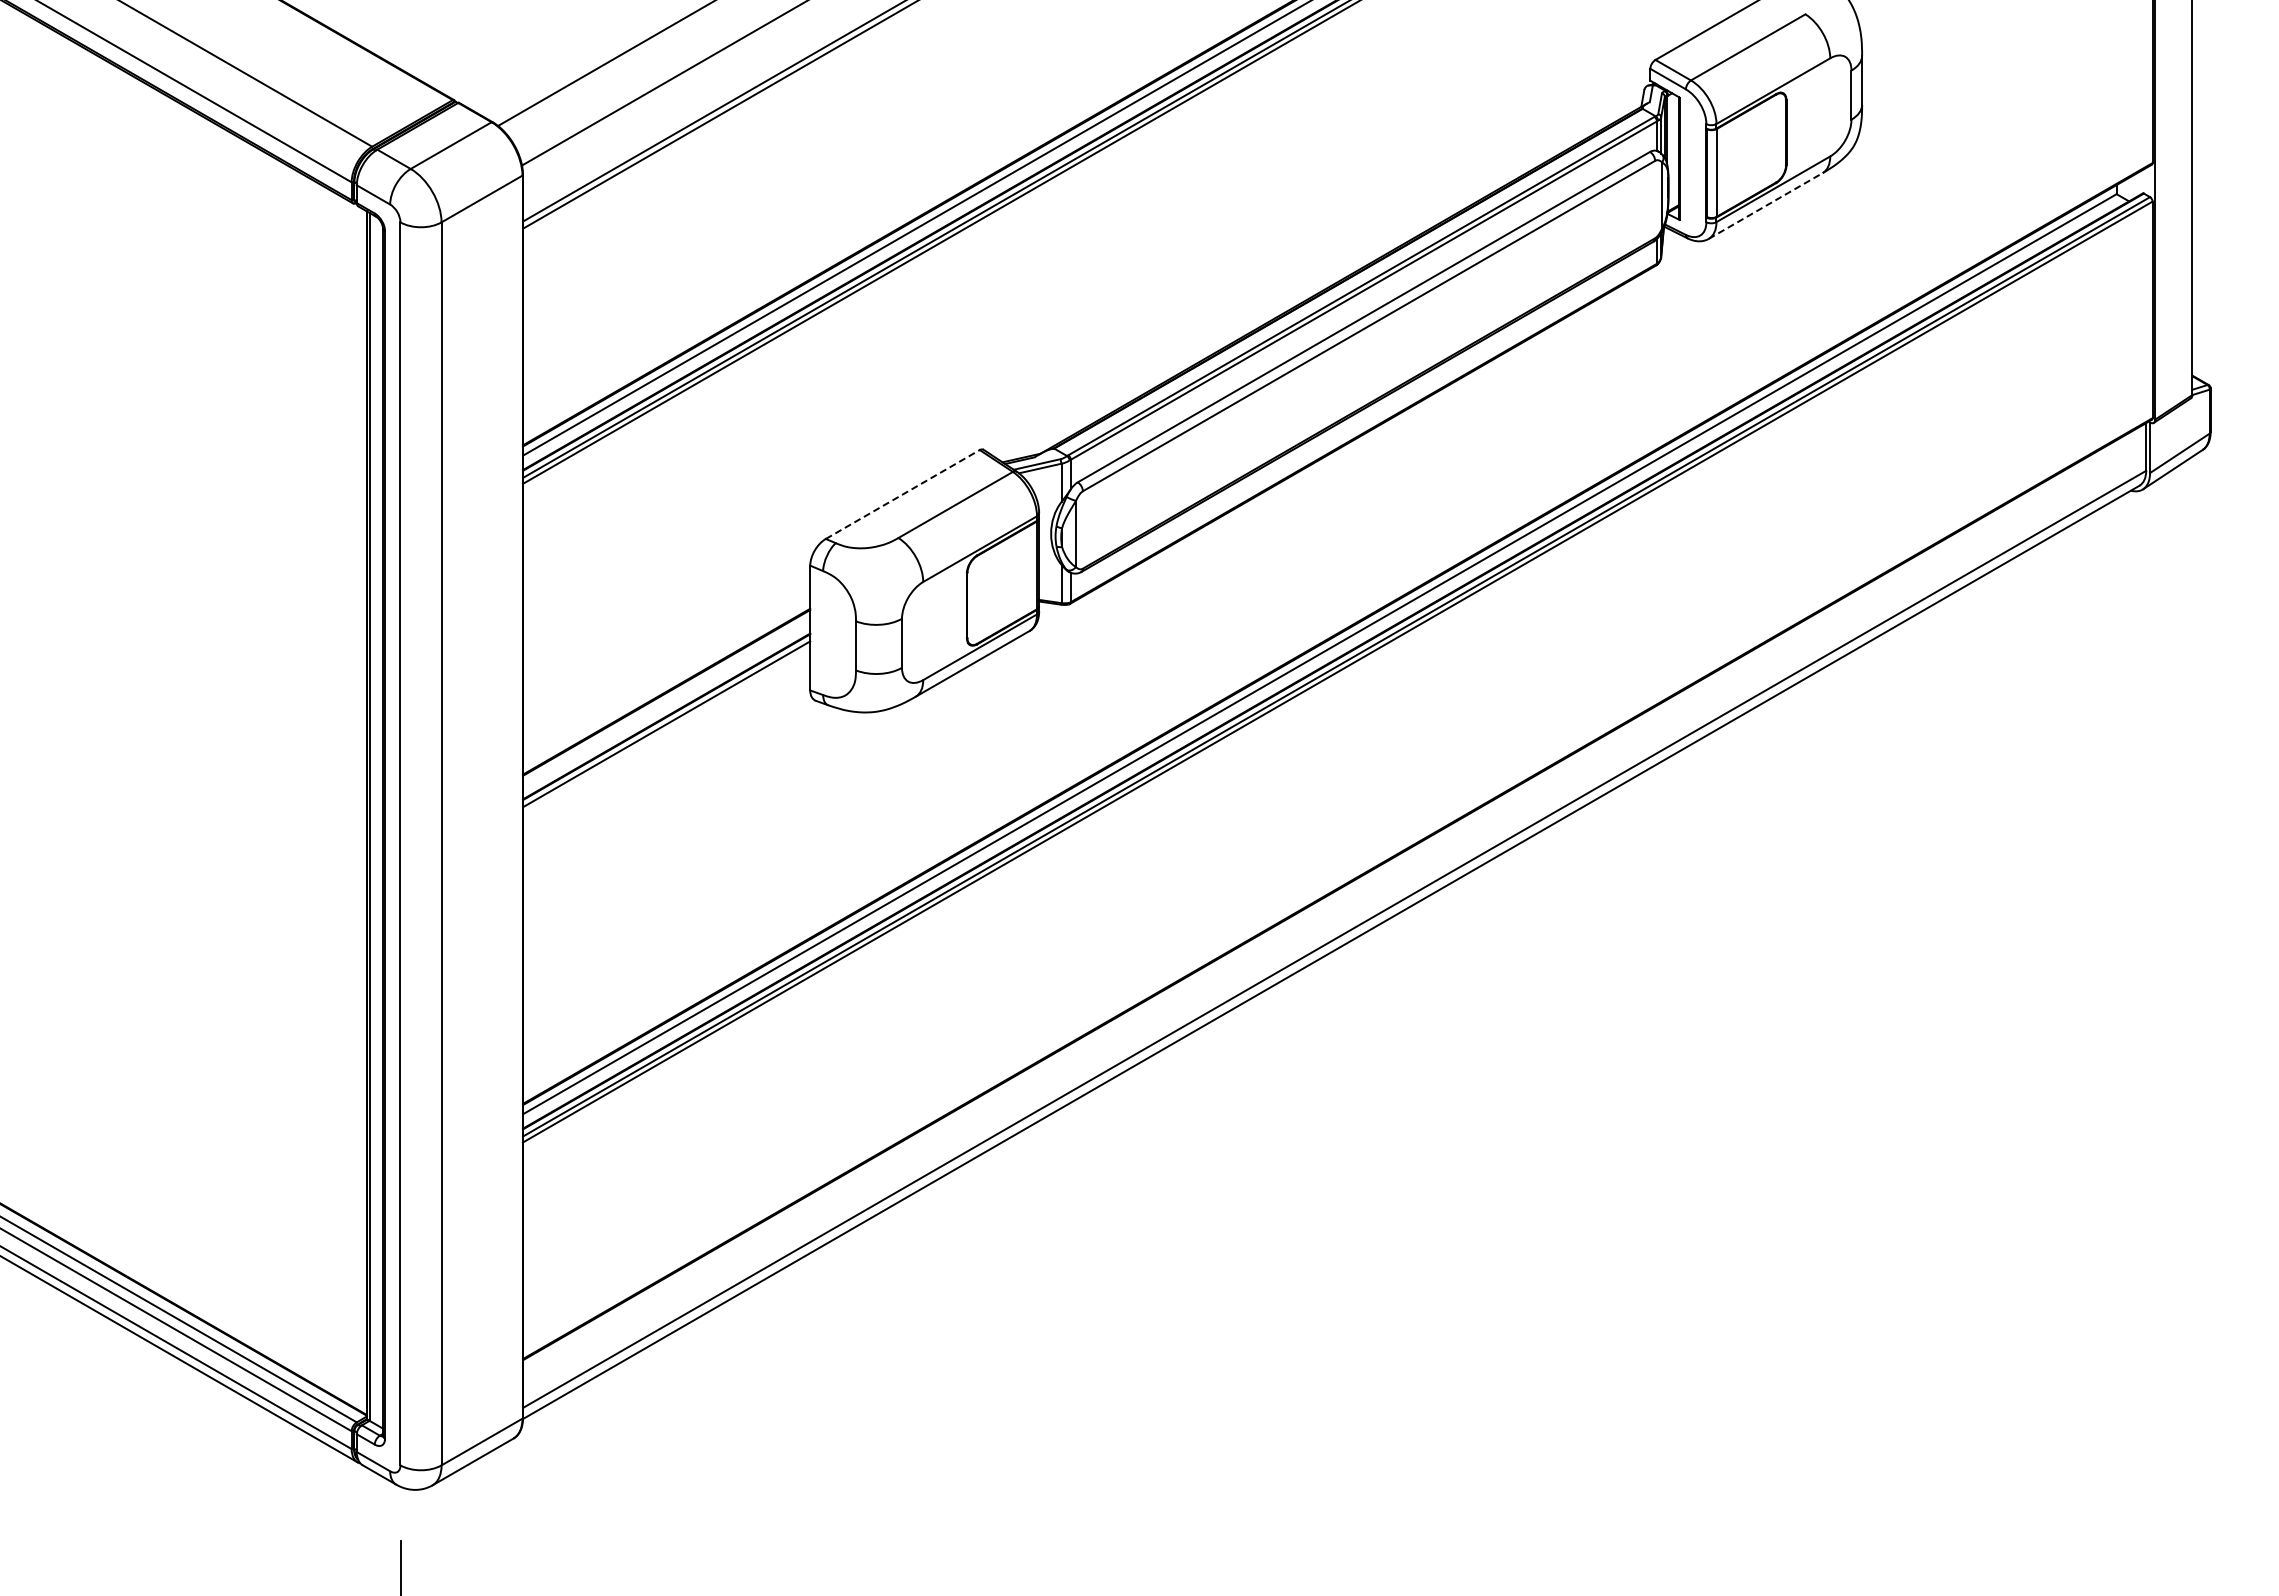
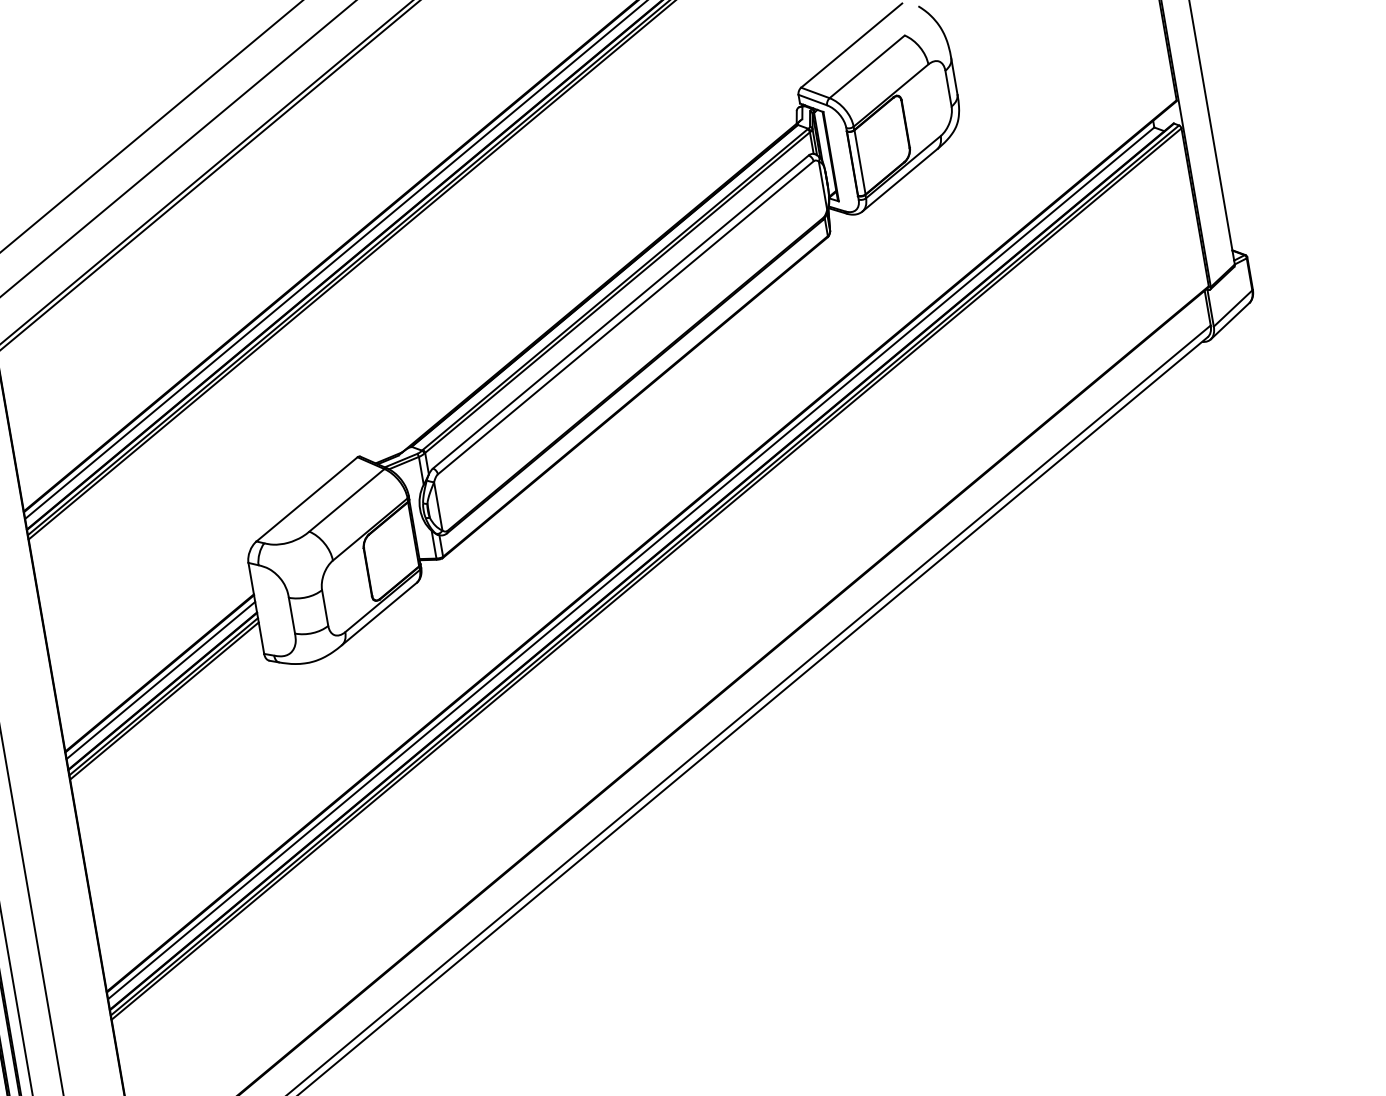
line: (1765, 205) -> (899, 179), dashed -> solid
line: (902, 494) -> (306, 499), dashed -> solid
line: (666, 701) -> (160, 680), added
line: (666, 730) -> (164, 701), added

